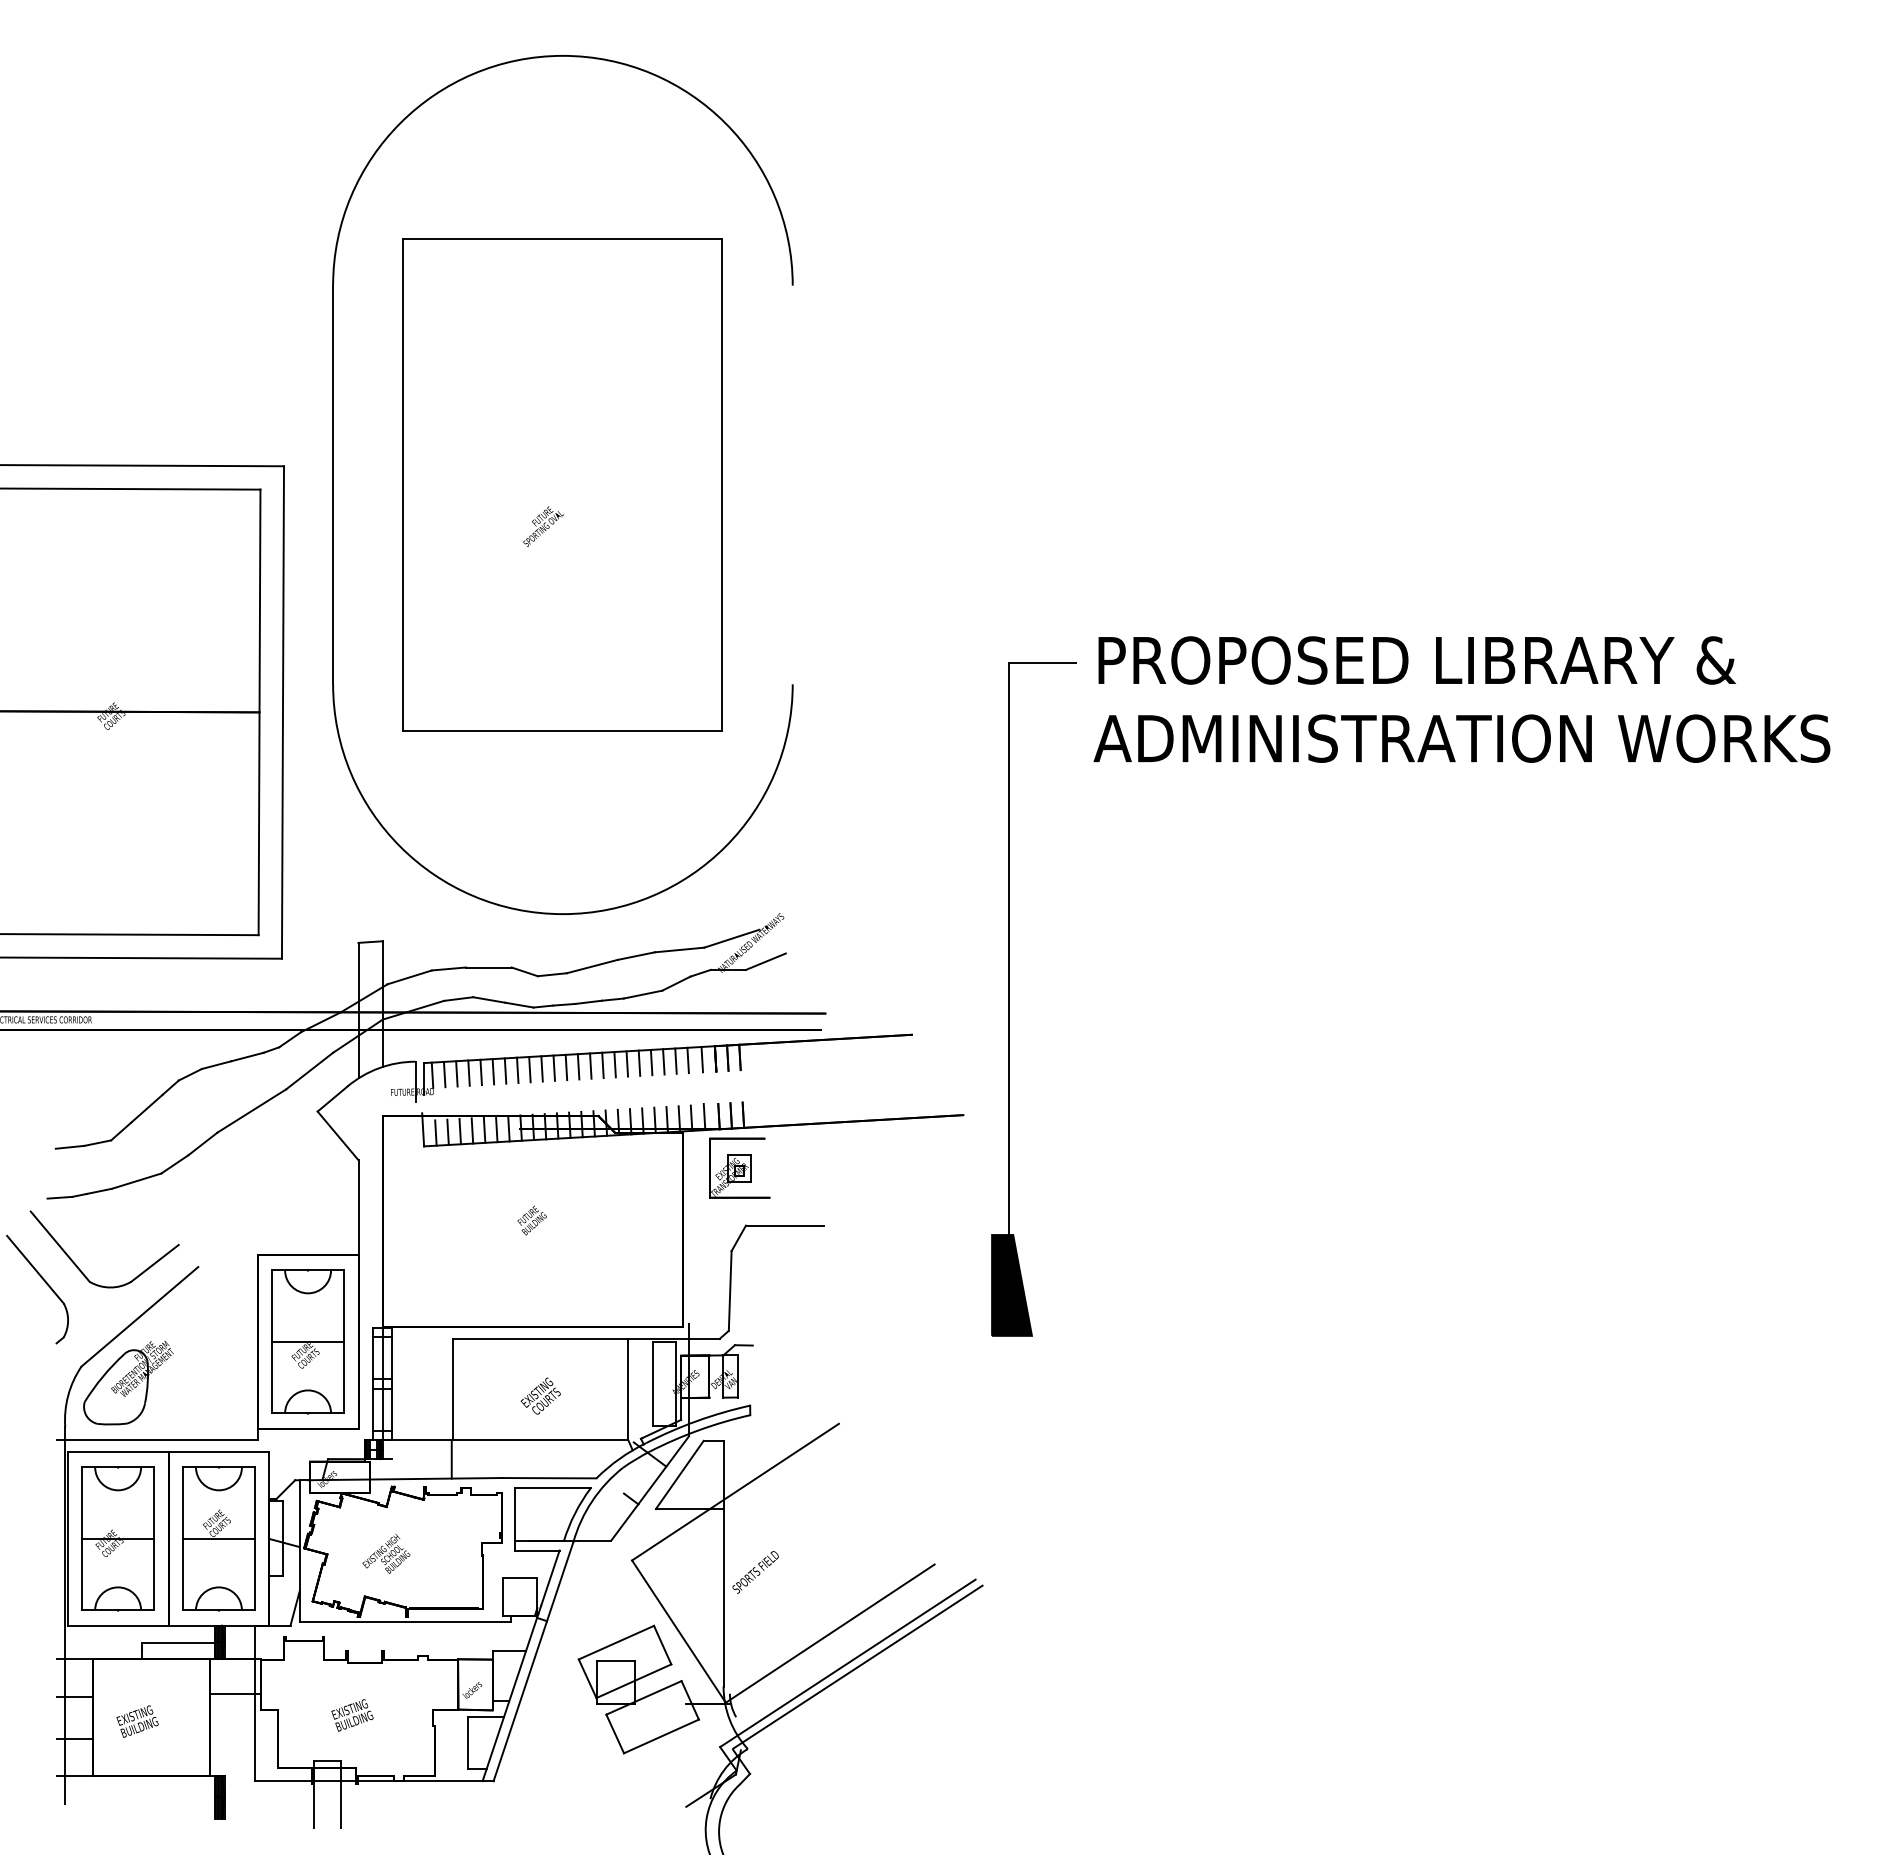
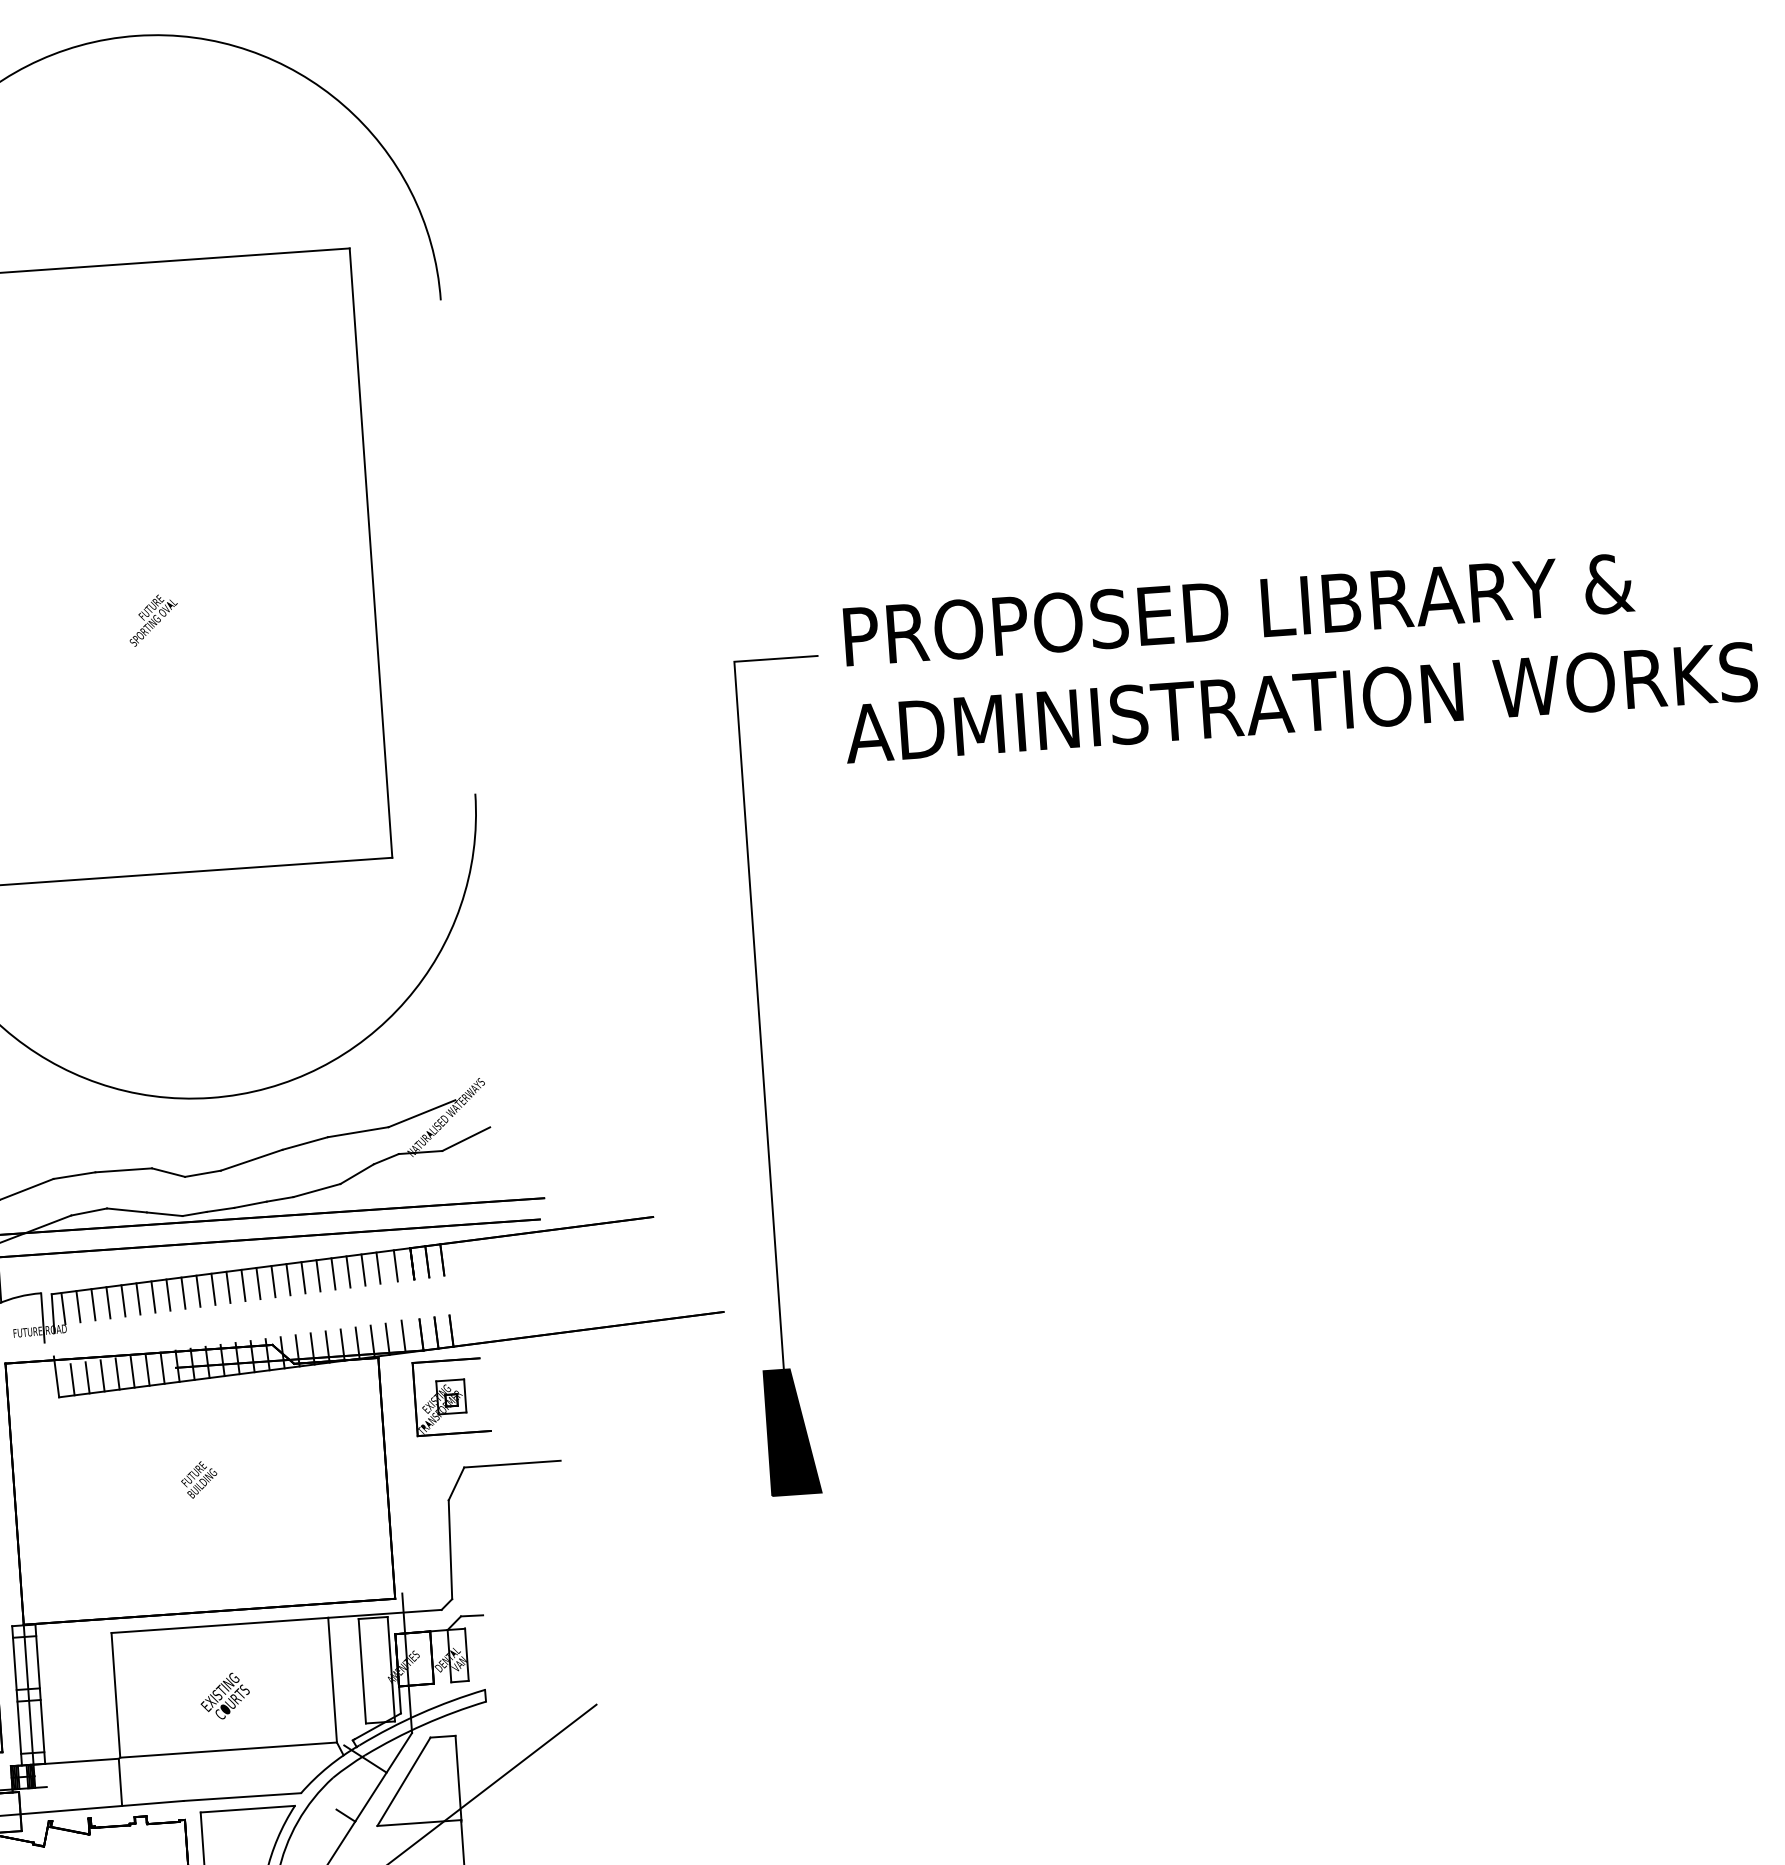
text: (1461, 699) -> (1297, 654), moved
part: (1009, 999) -> (764, 1078), moved

